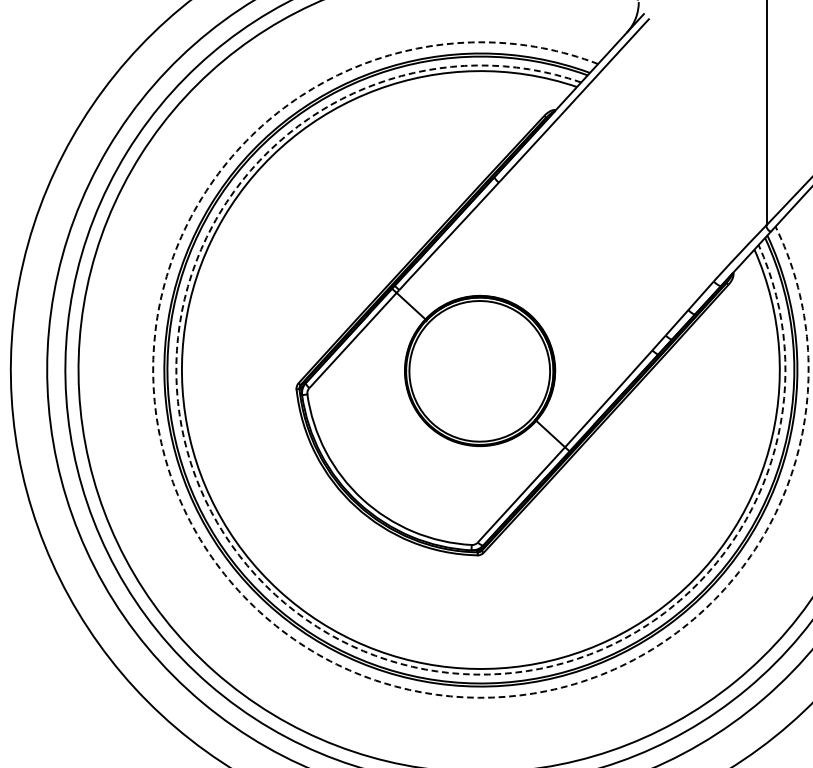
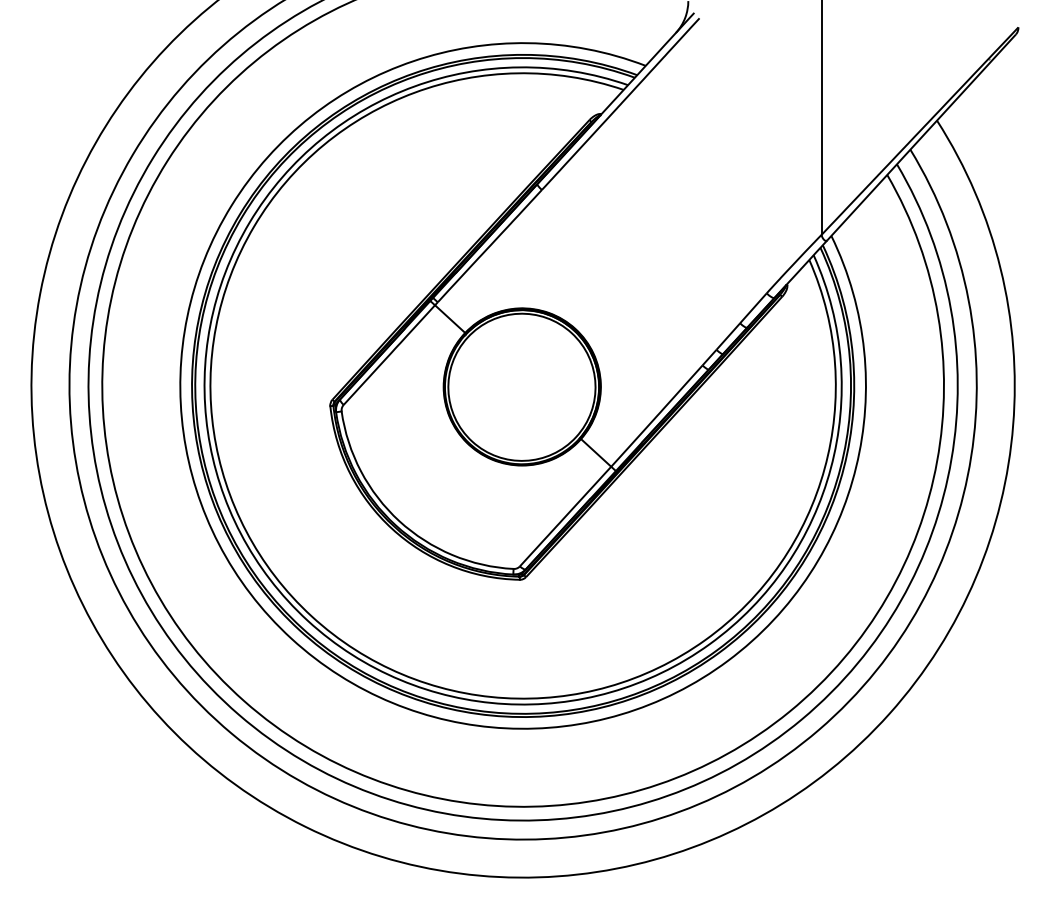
arc: (274, 594) -> (307, 620), dashed -> solid
arc: (259, 611) -> (291, 638), dashed -> solid

